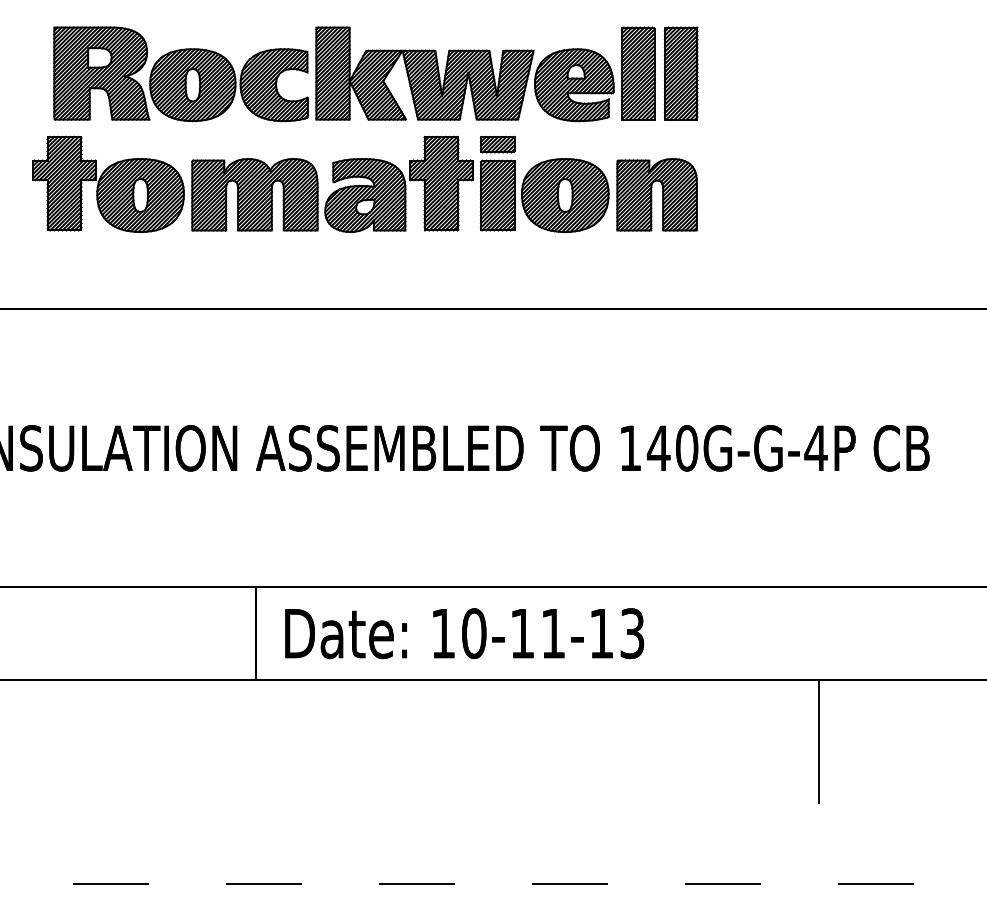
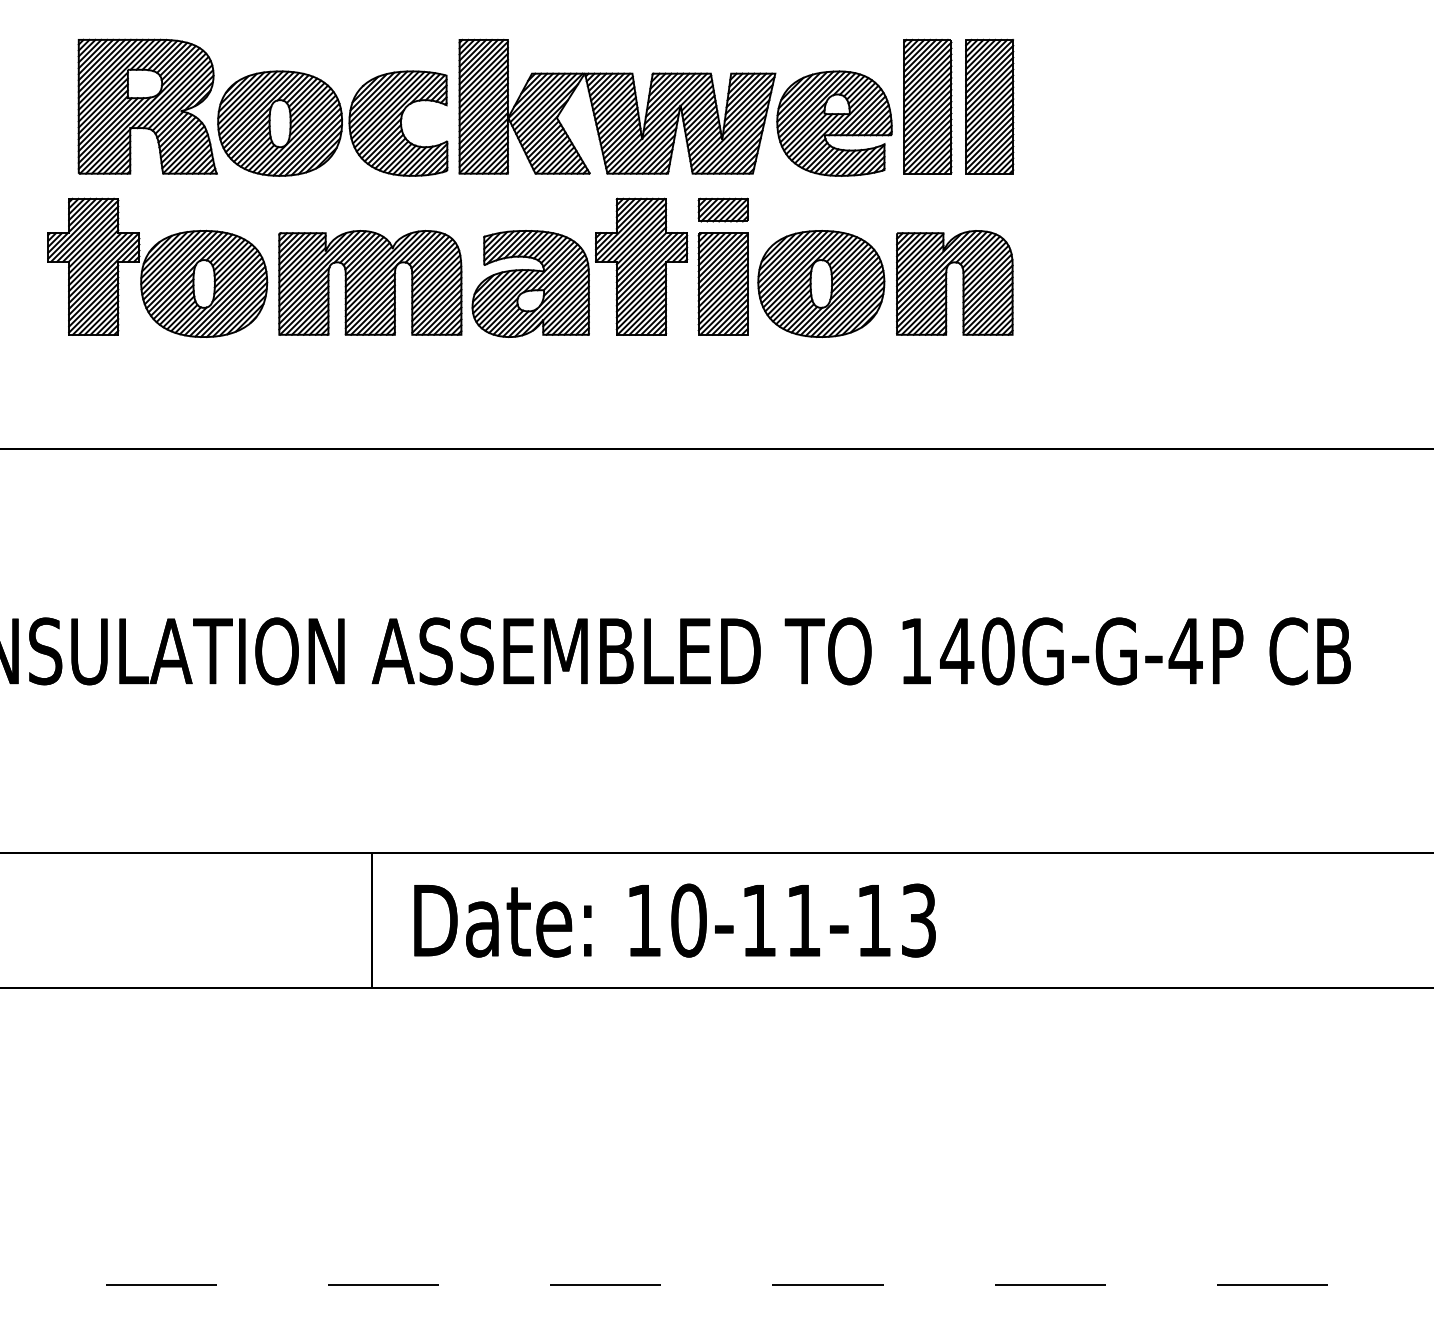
line: (818, 740) -> (1189, 1075), removed

